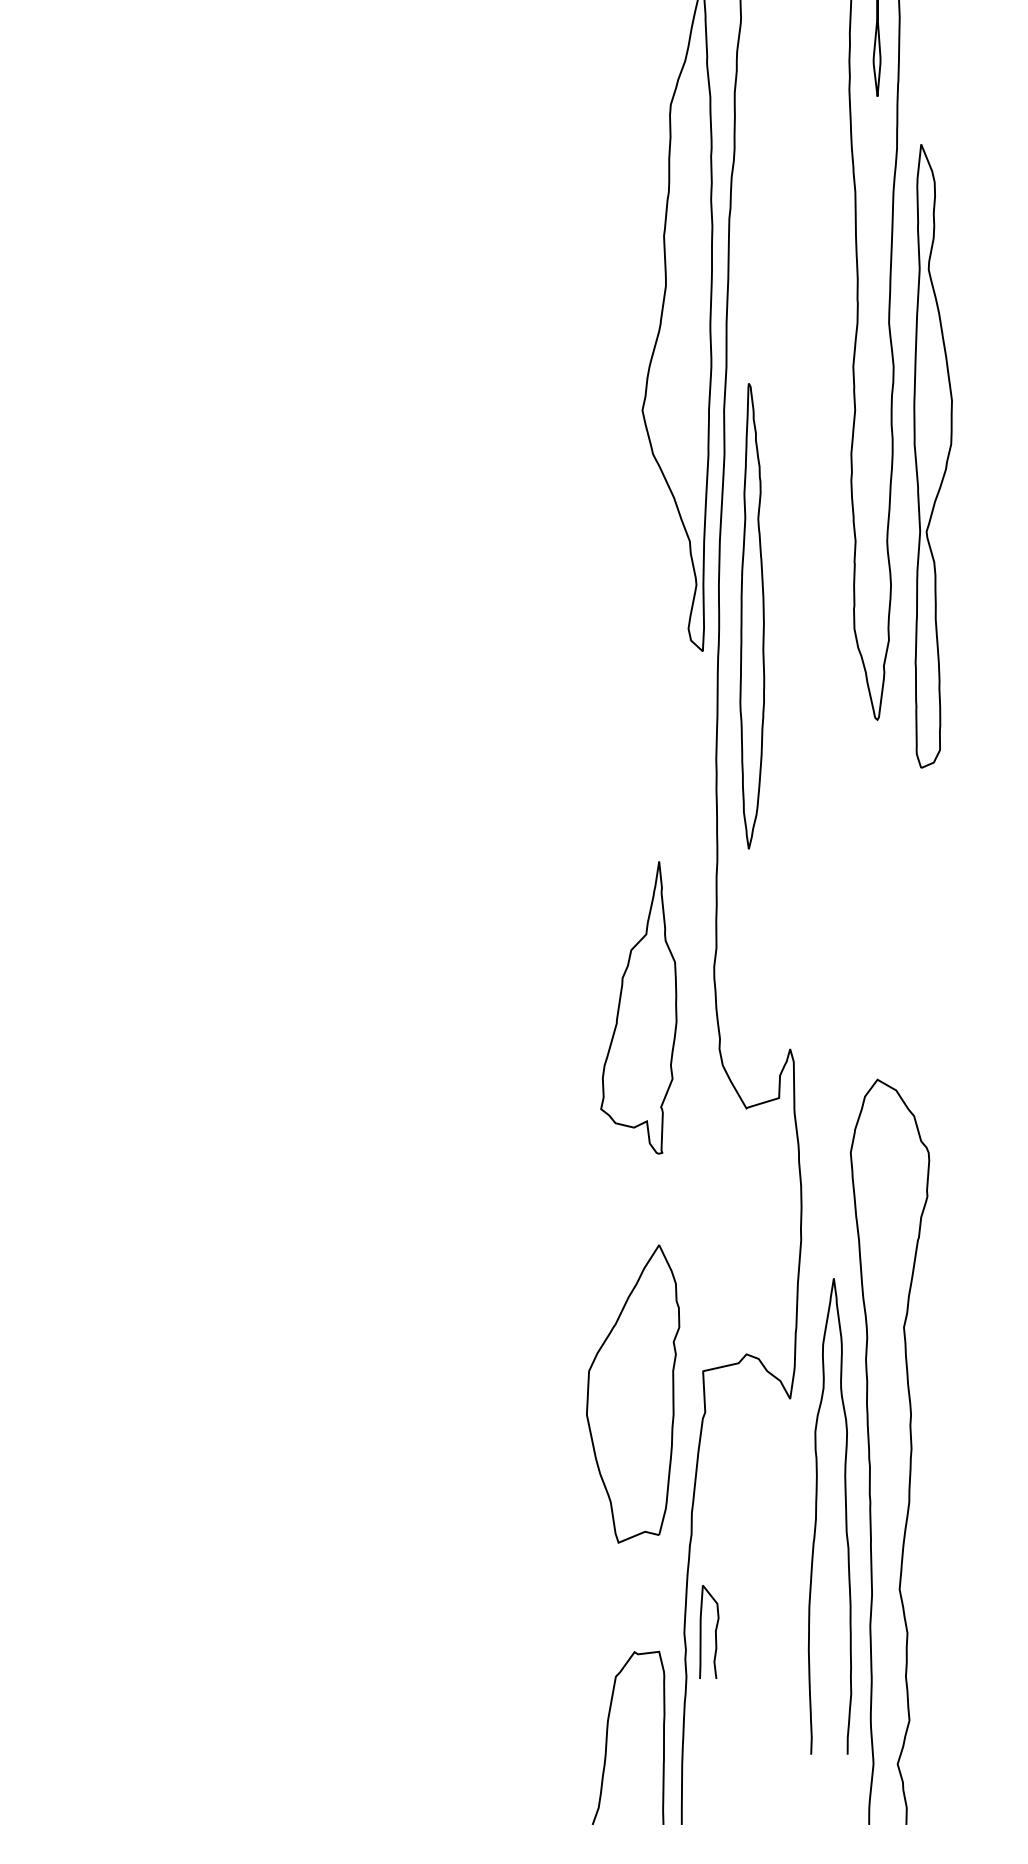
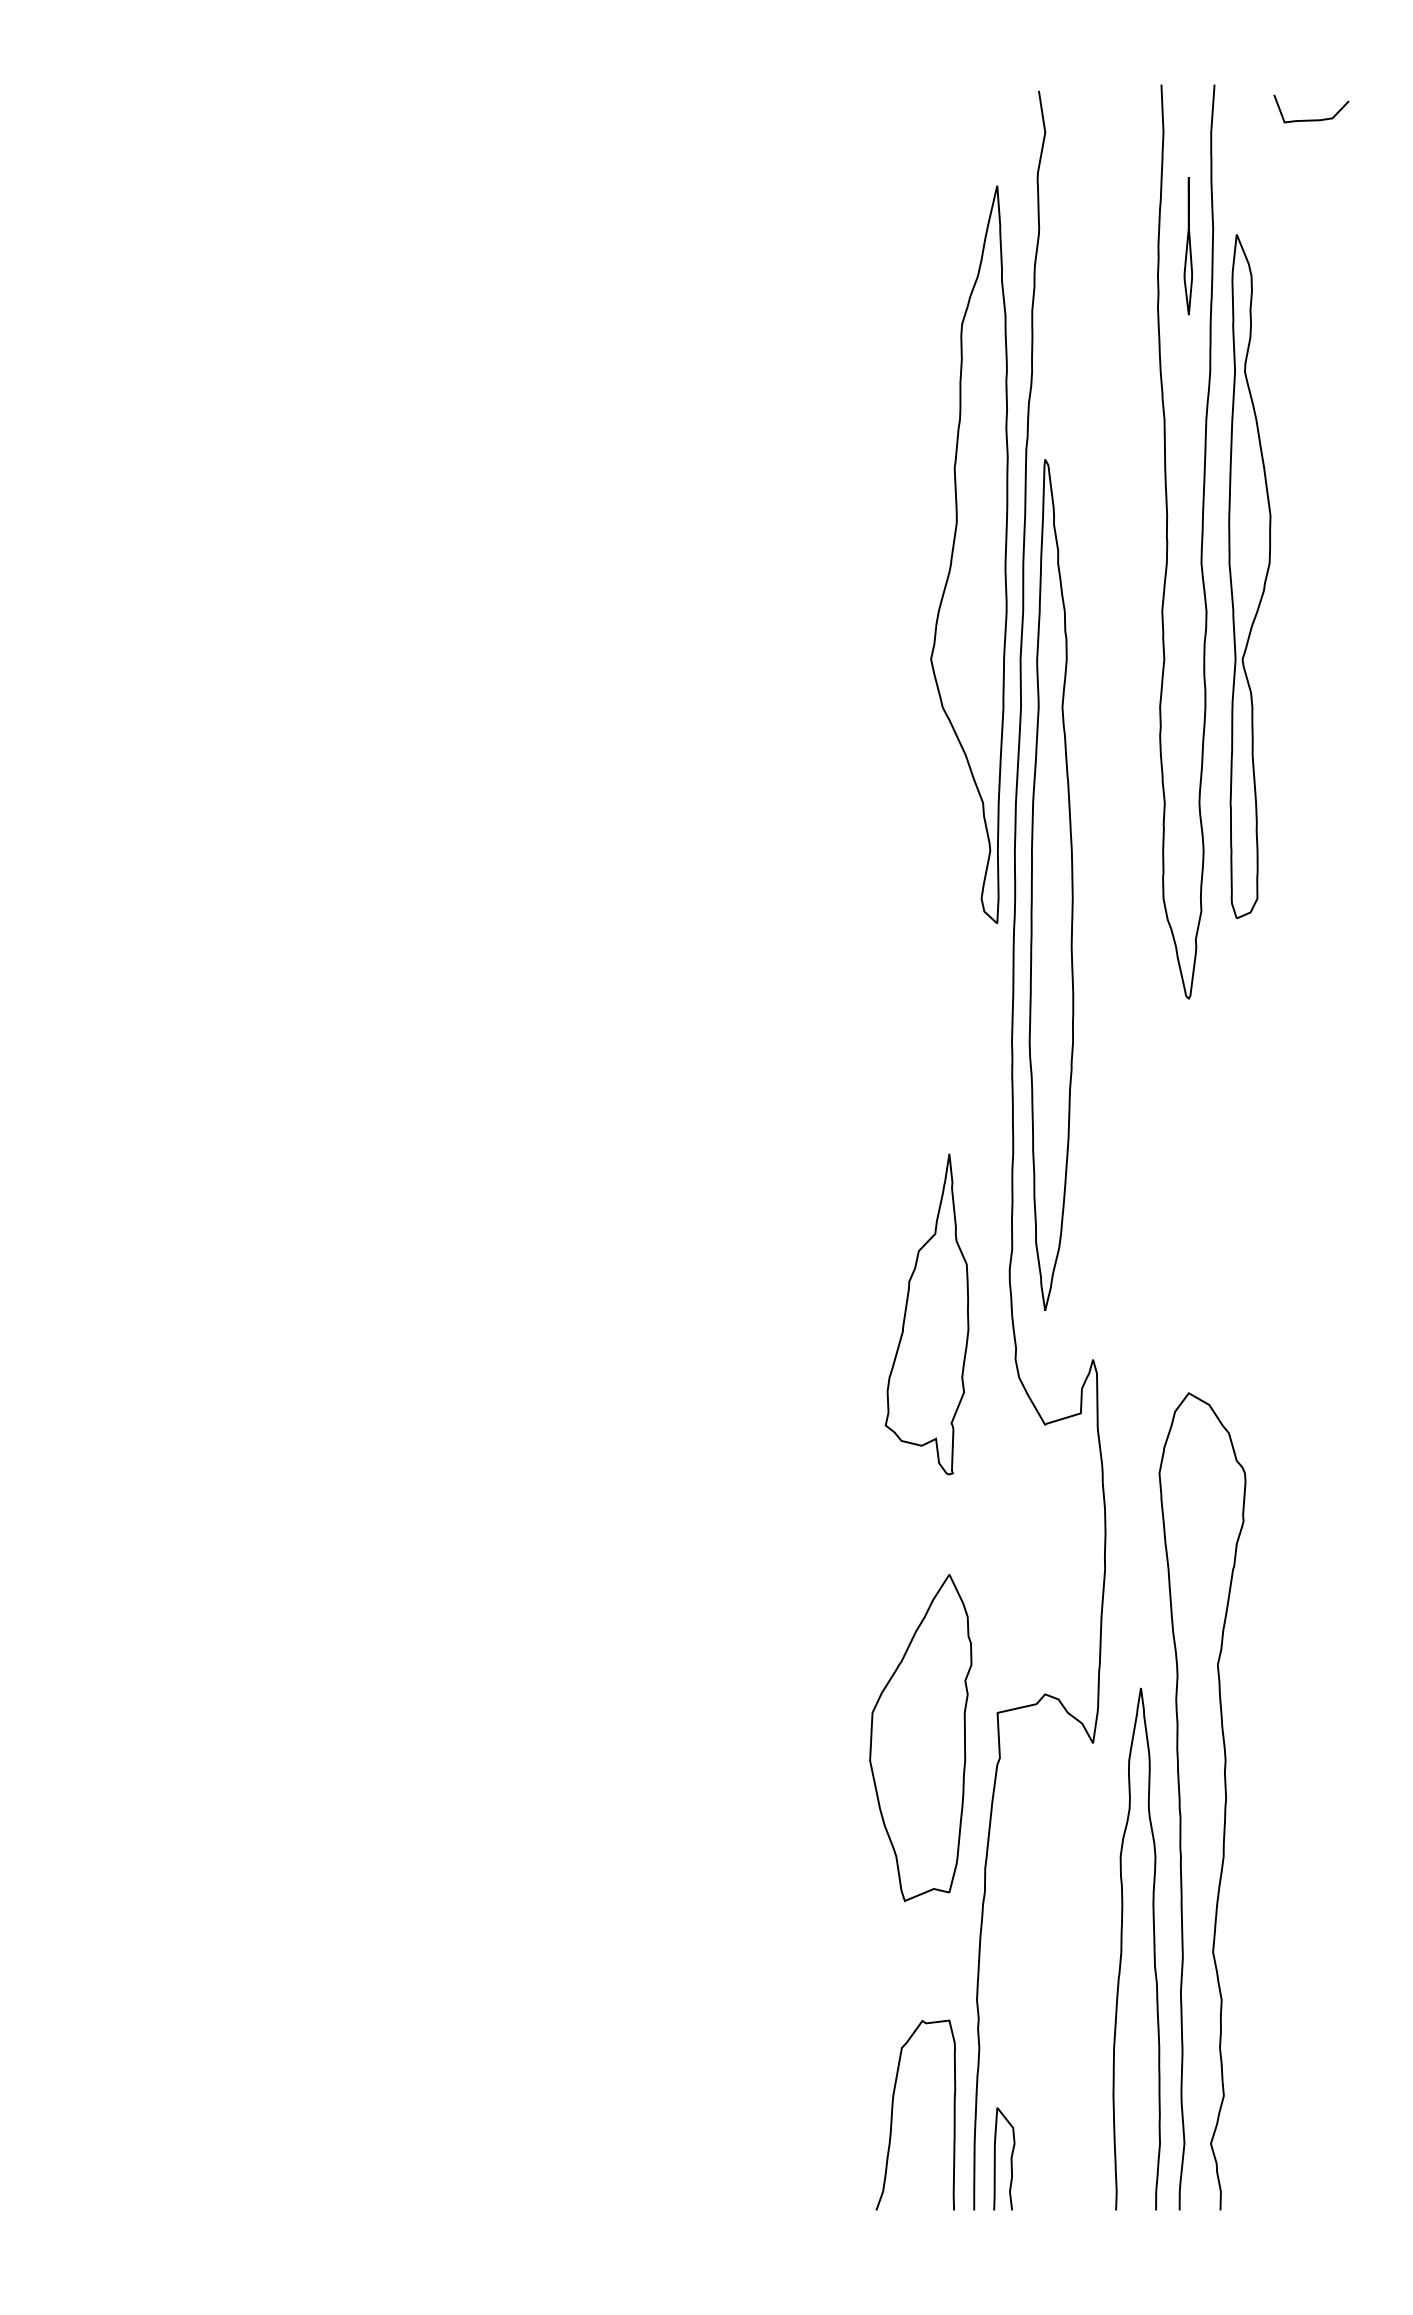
part: (932, 456) -> (1249, 576), moved
part: (752, 615) -> (1051, 884), size x1.67
curve: (817, 1515) -> (1122, 1948), moved
curve: (714, 1631) -> (1010, 2158), moved

